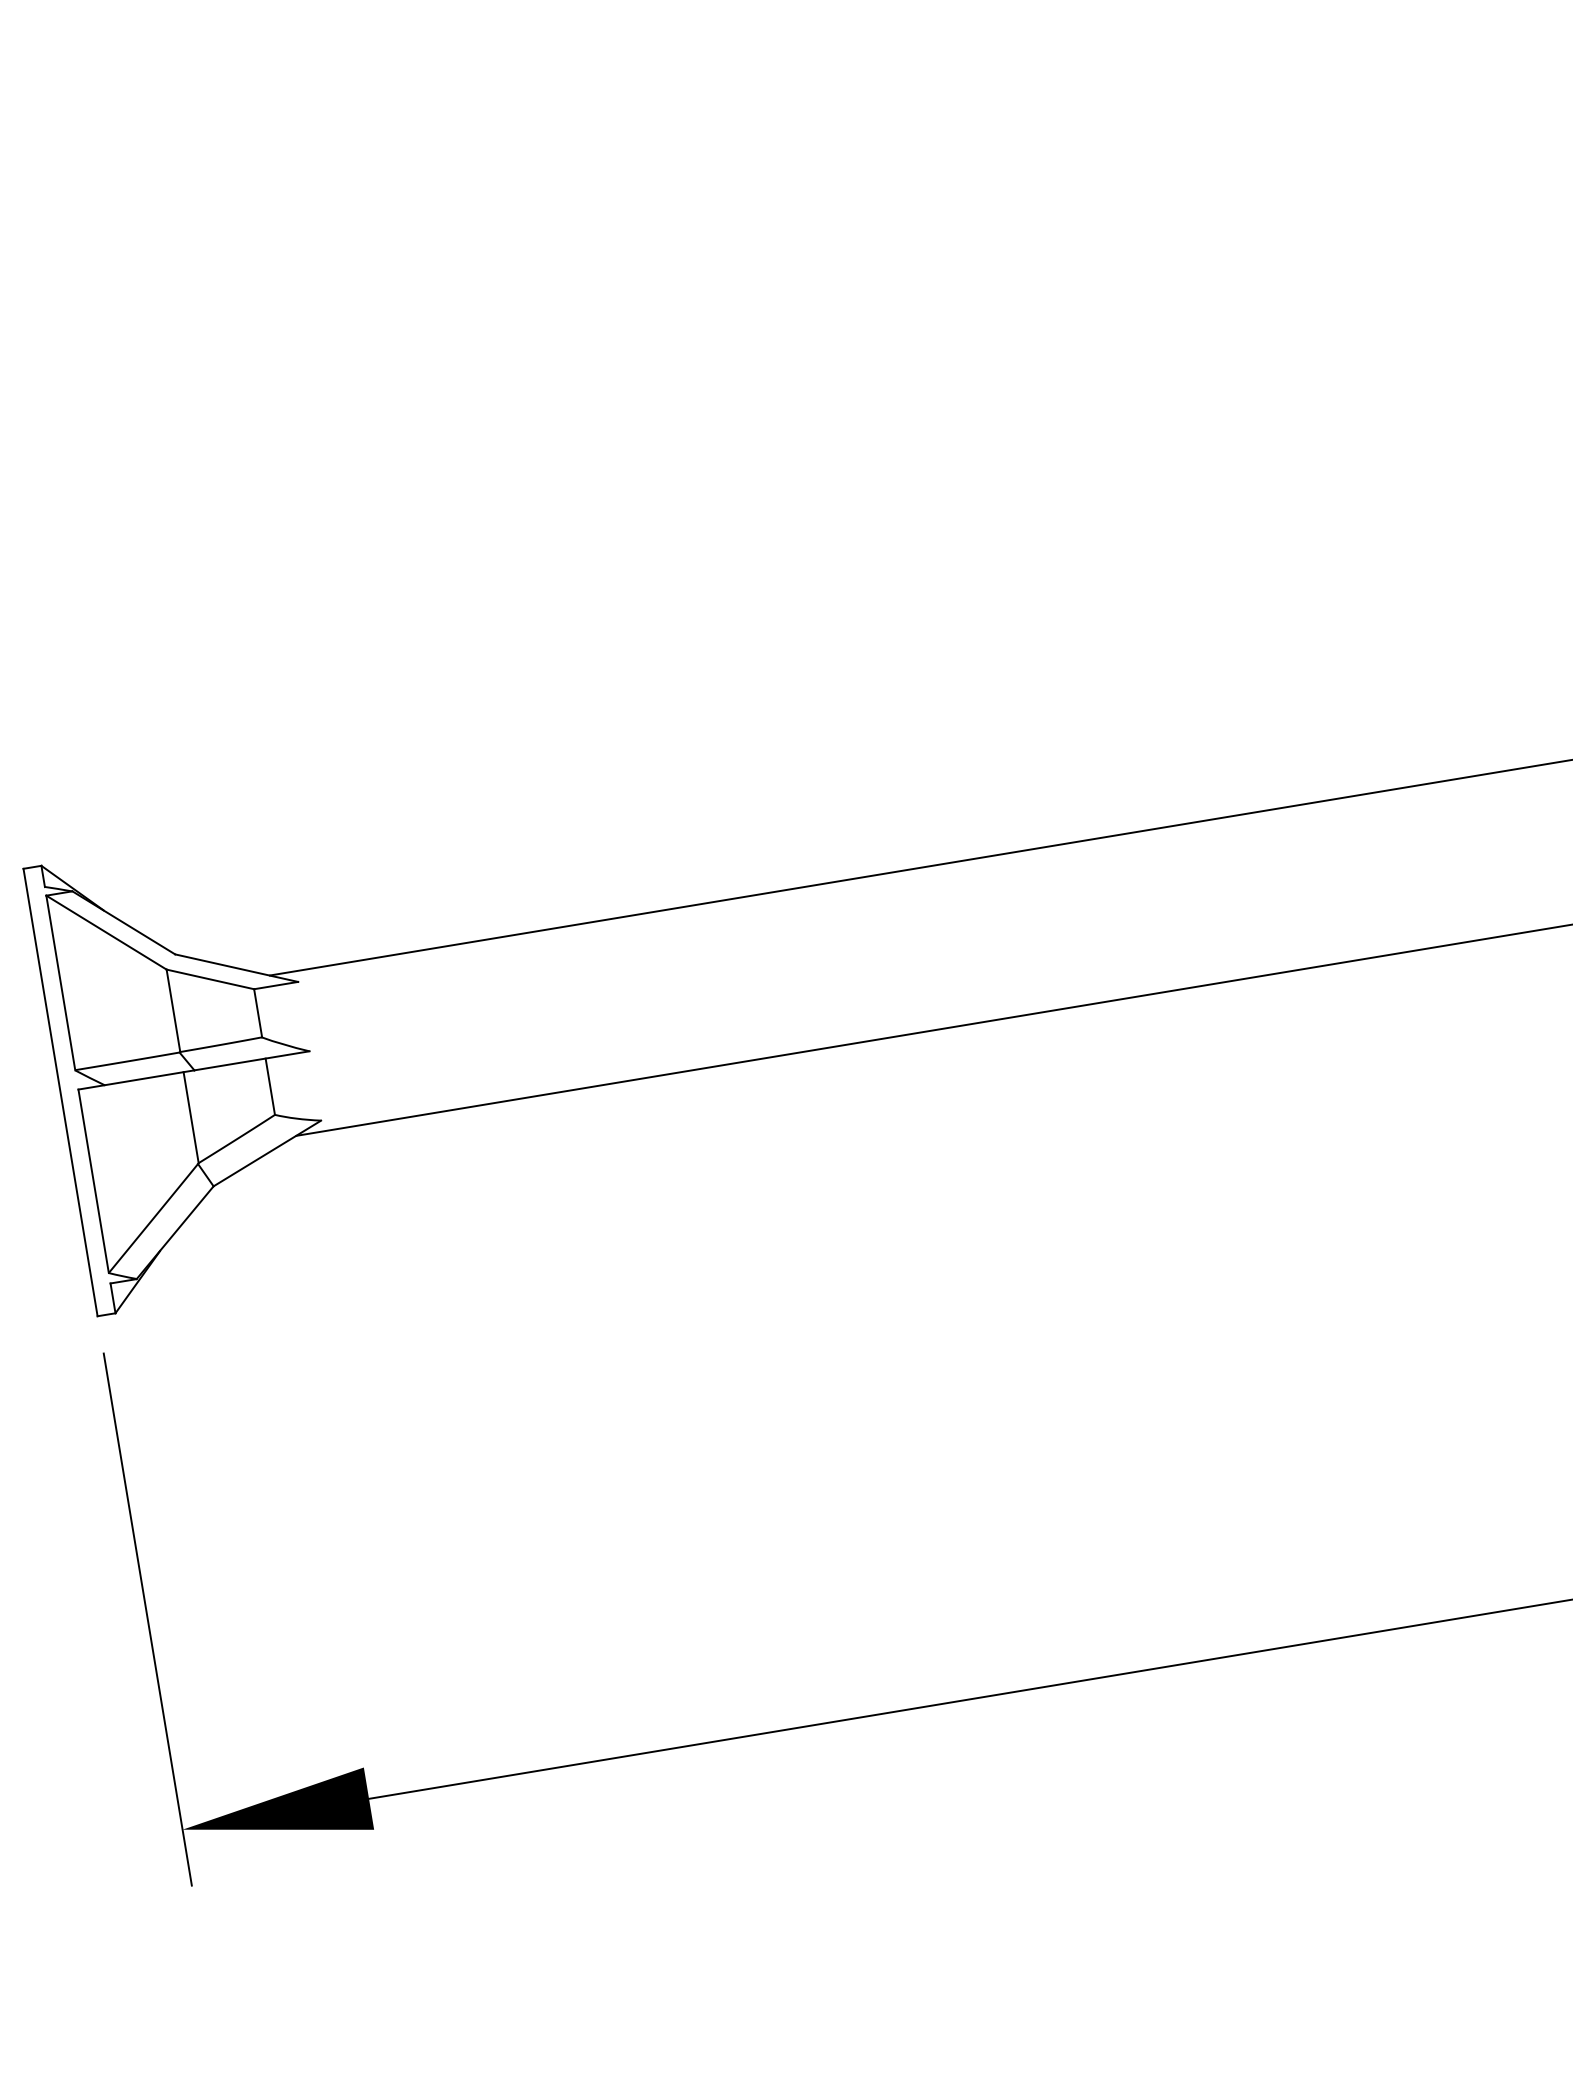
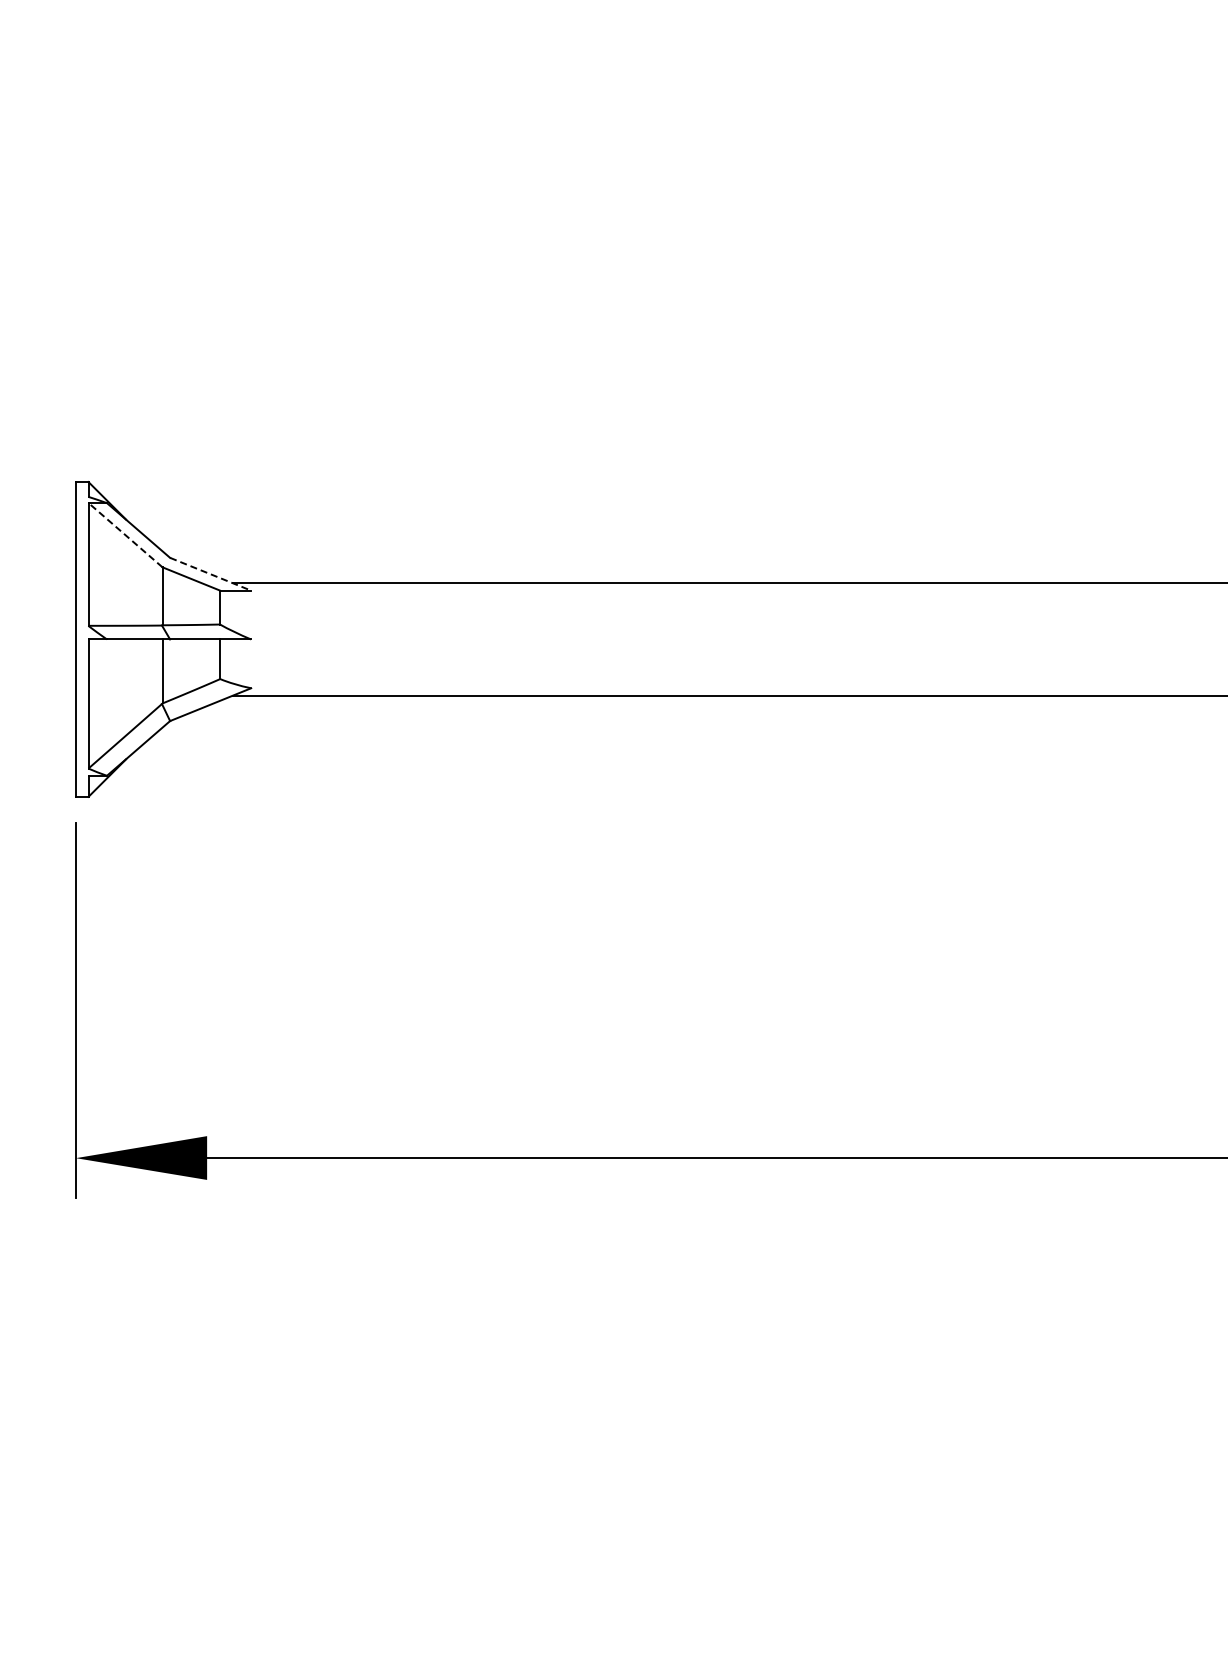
line: (106, 931) -> (125, 534), solid -> dashed
line: (236, 968) -> (210, 574), solid -> dashed

